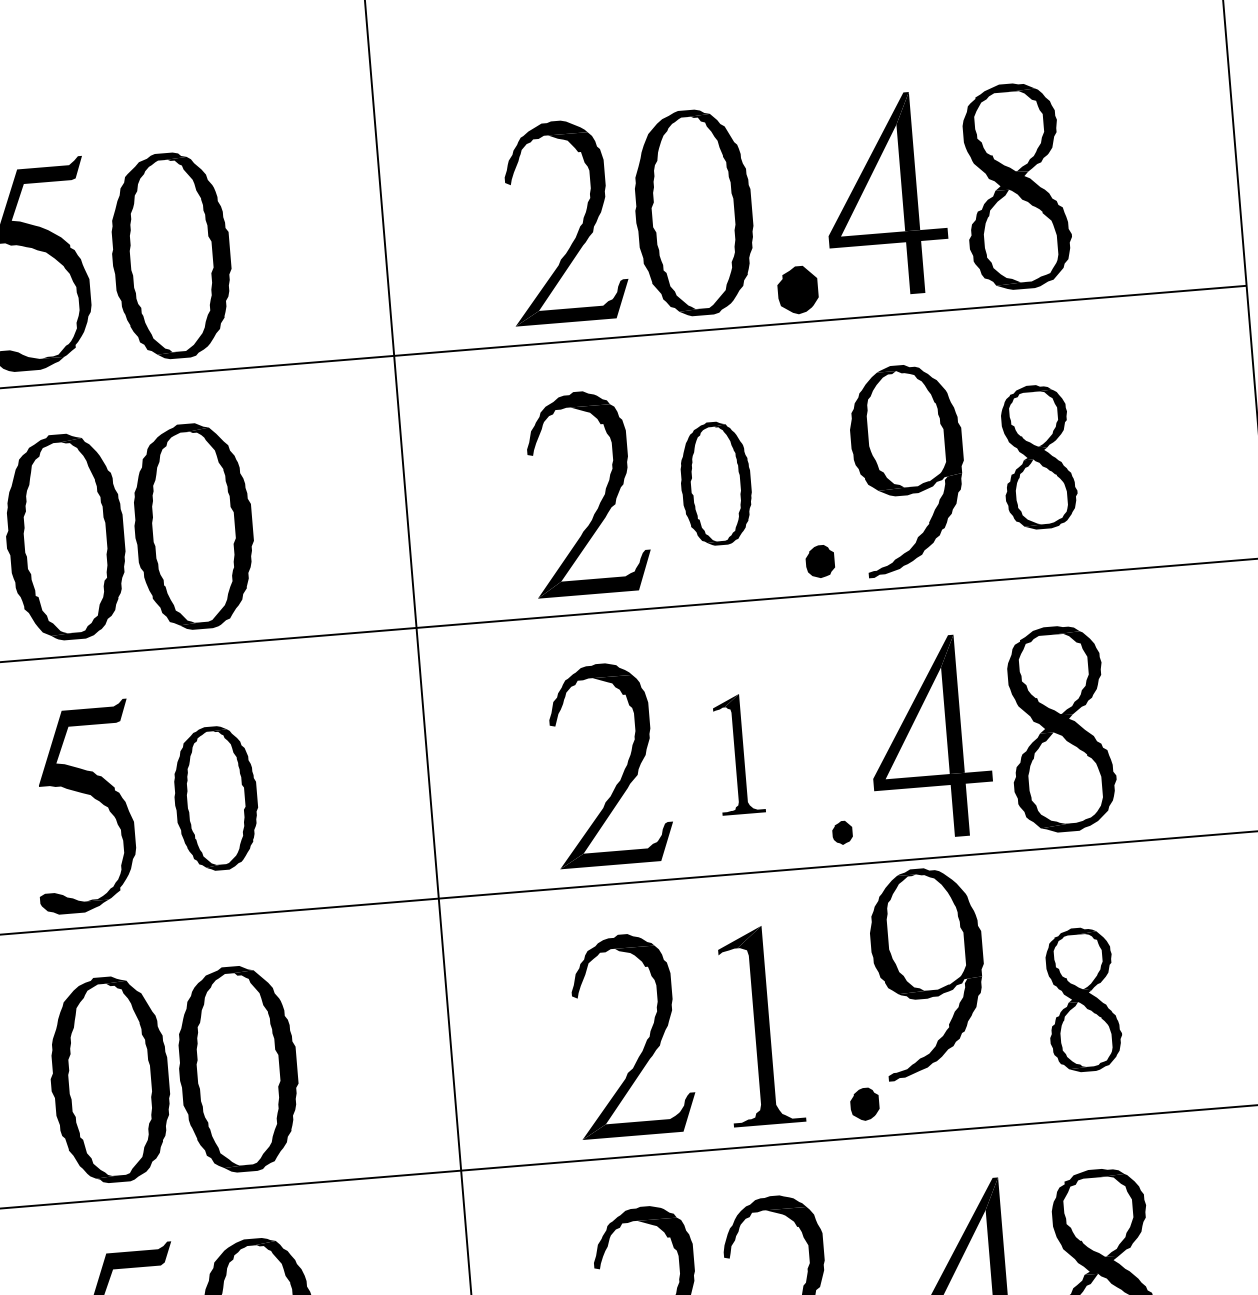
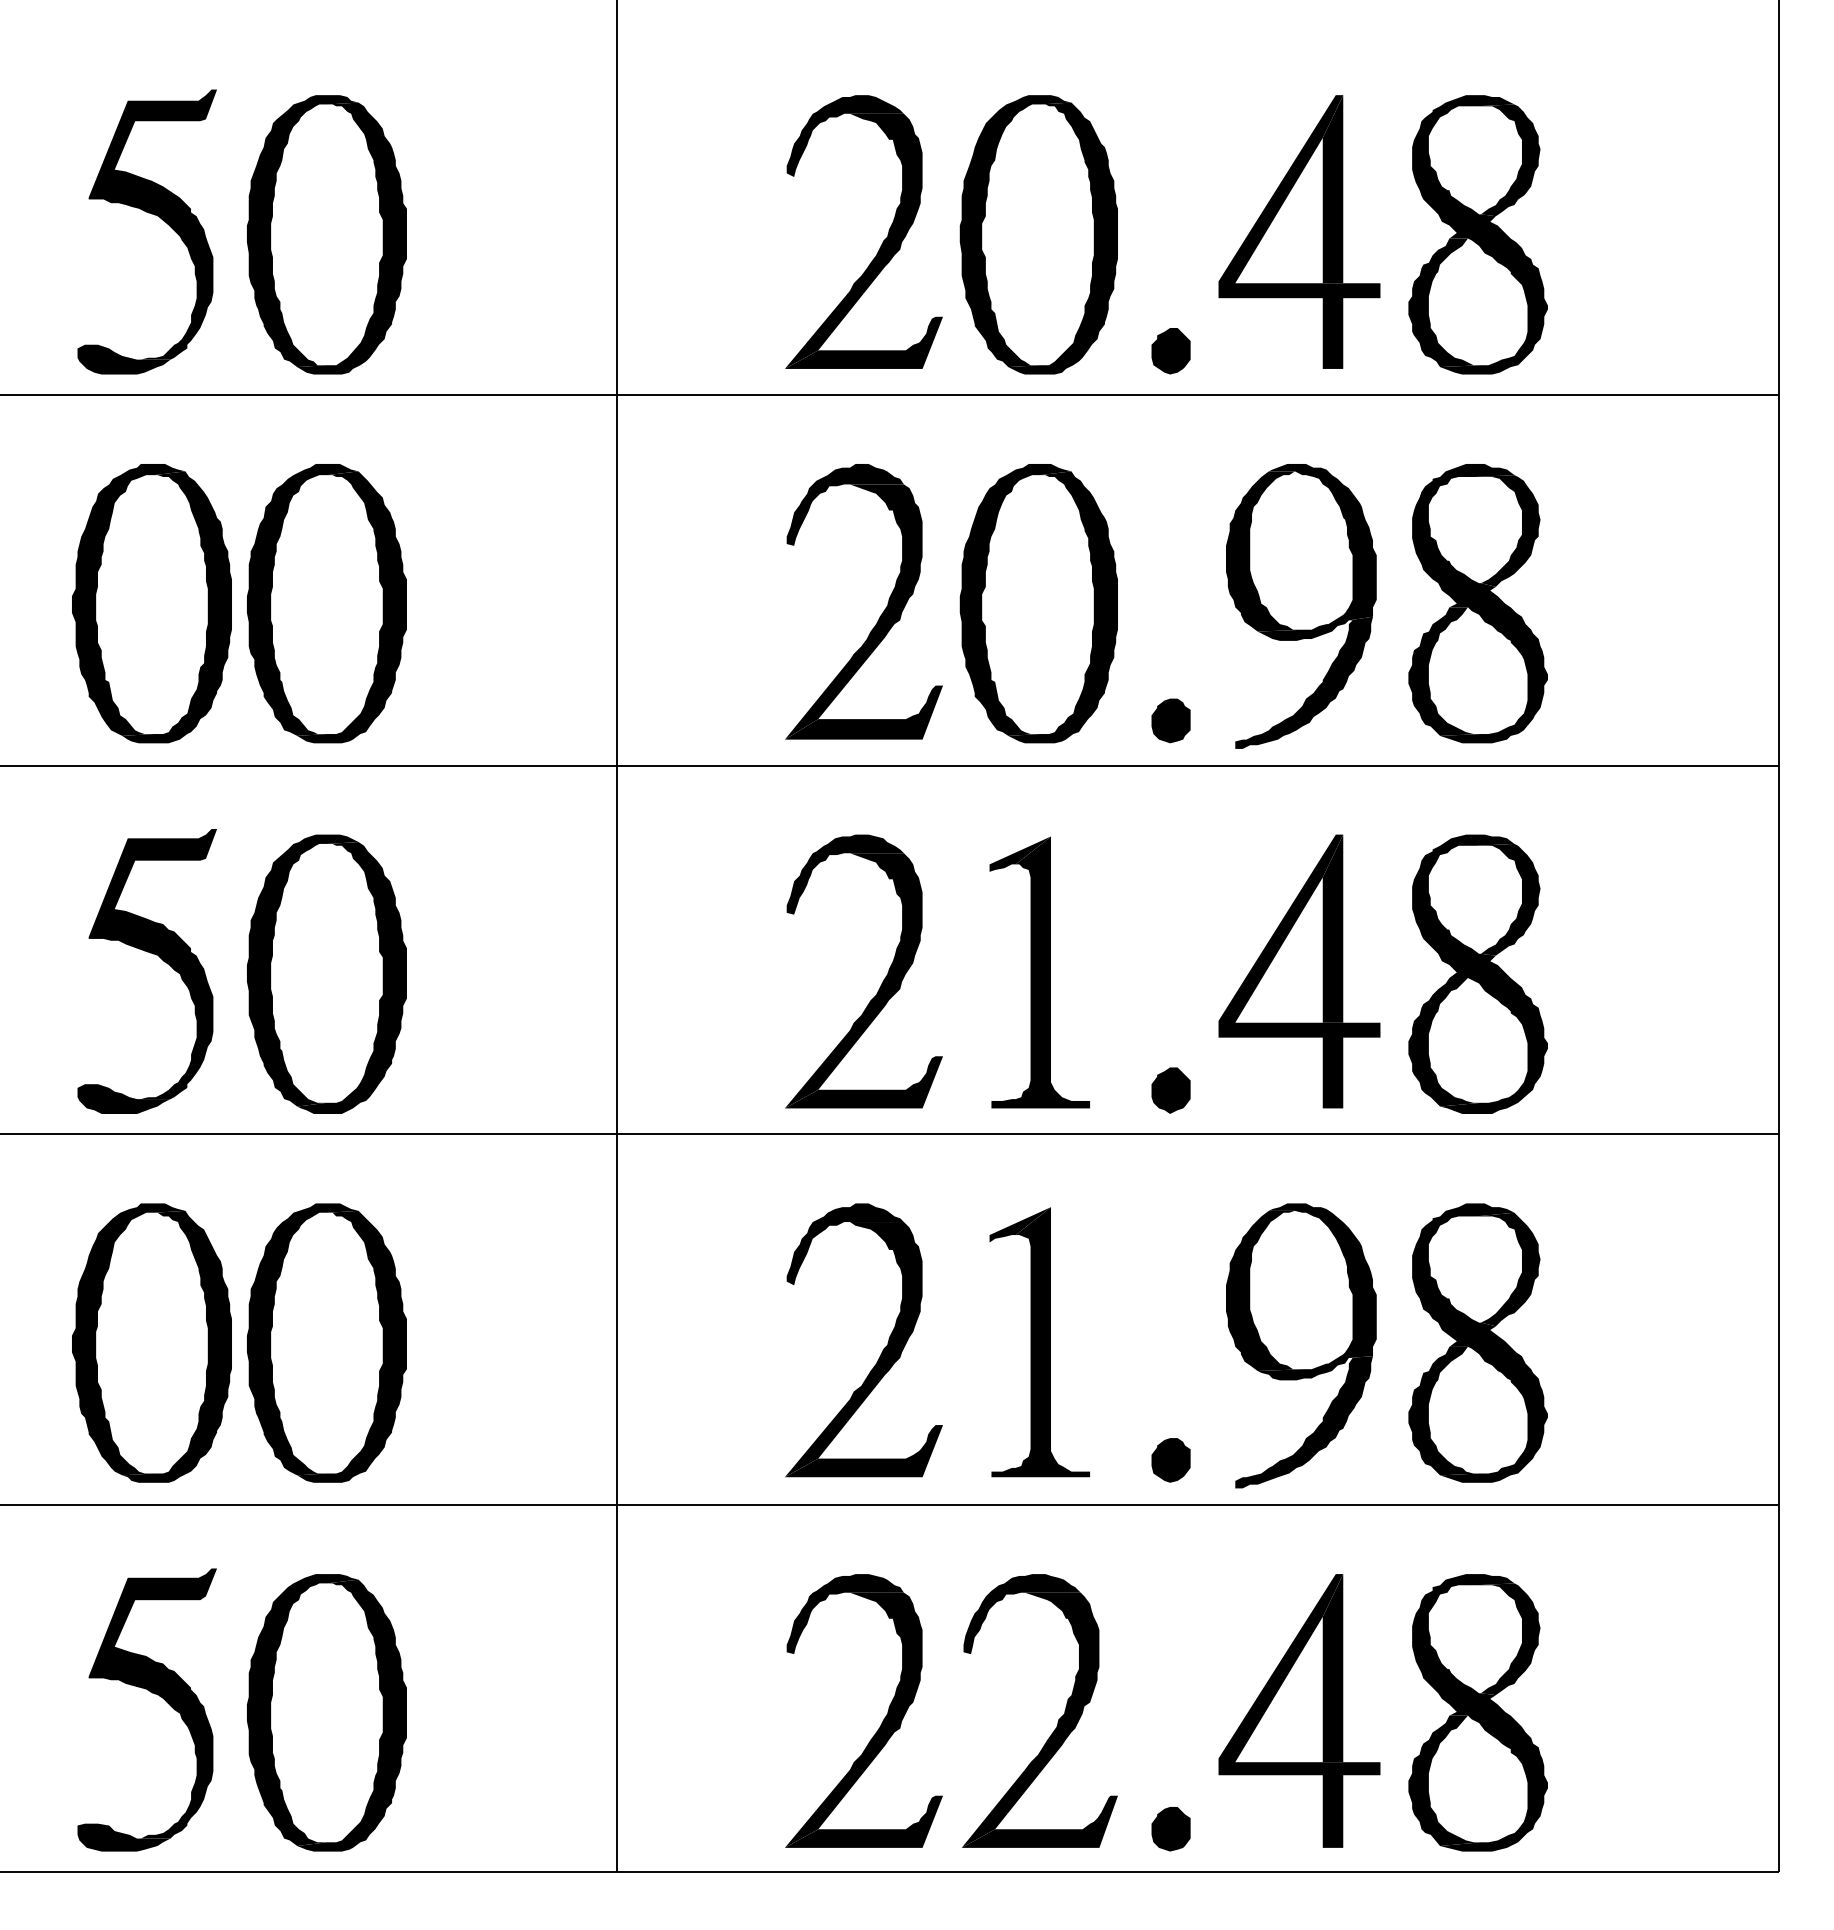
part: (797, 290) -> (1170, 351), size x0.71
part: (1038, 457) -> (1477, 603), size x1.43
part: (715, 483) -> (1038, 603), size x1.67
part: (738, 754) -> (1039, 972), size x1.67
part: (215, 798) -> (326, 973), size x1.43
part: (842, 832) -> (1170, 1090), size x1.43
part: (929, 972) -> (1301, 1345), moved
part: (1082, 999) -> (1477, 1342), size x1.43

